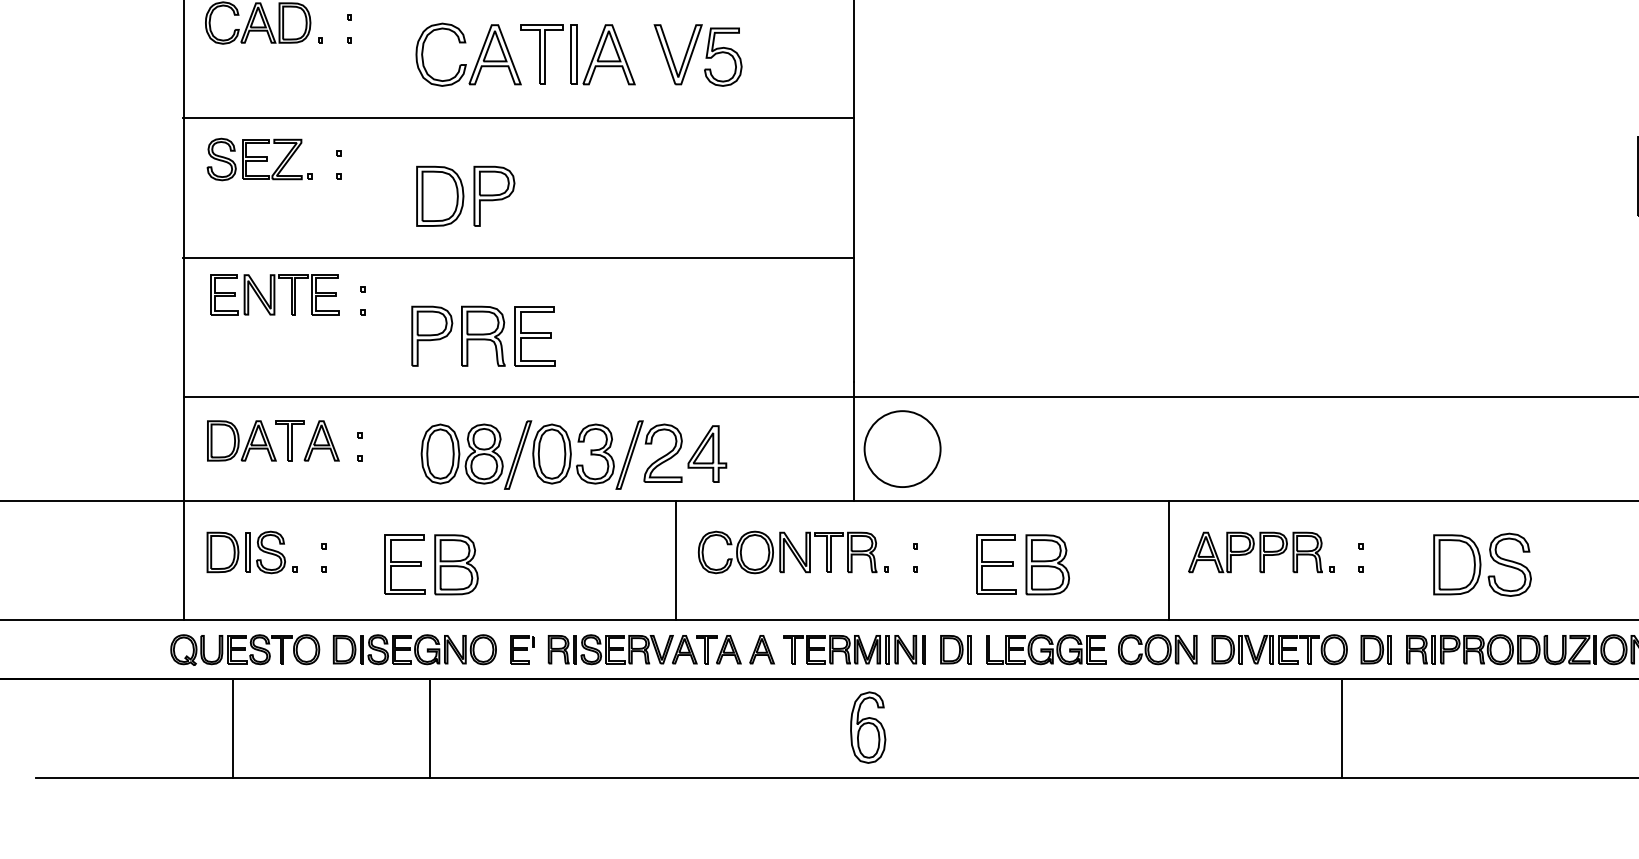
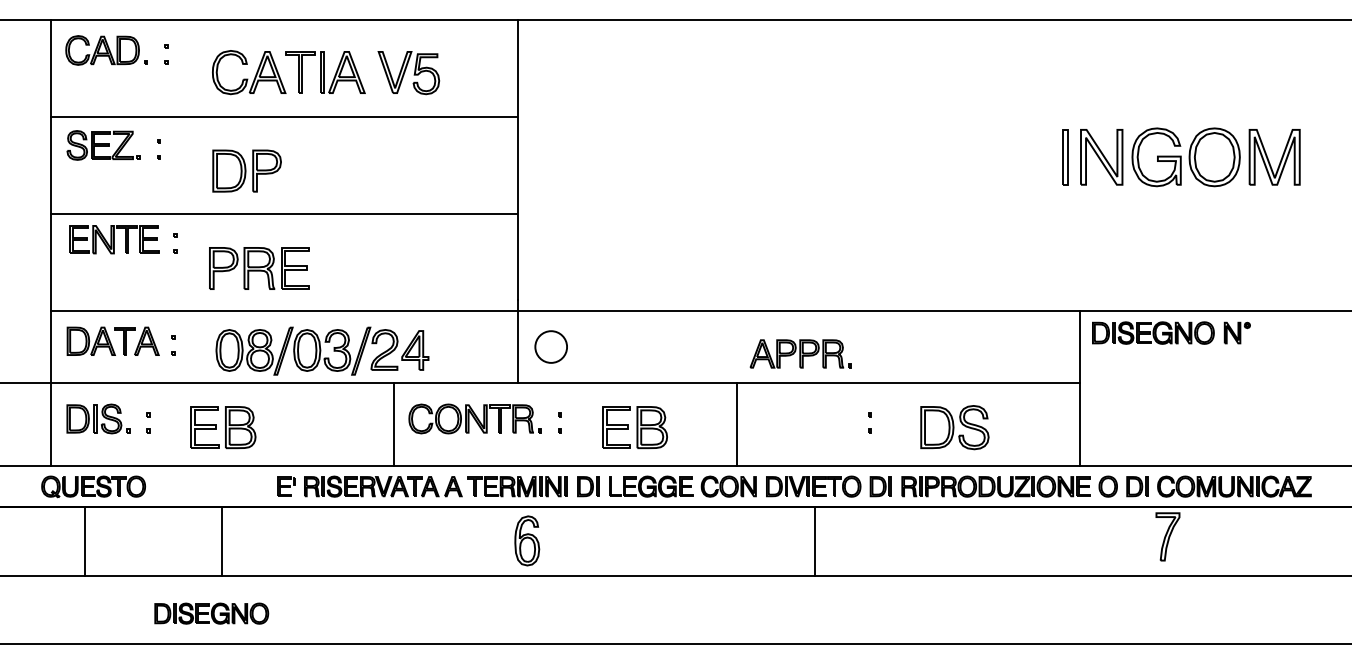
circle: (901, 448) -> (550, 346), size x0.6
part: (1260, 551) -> (800, 353), moved
part: (414, 649) -> (211, 613), moved
line: (1342, 728) -> (815, 541), moved

